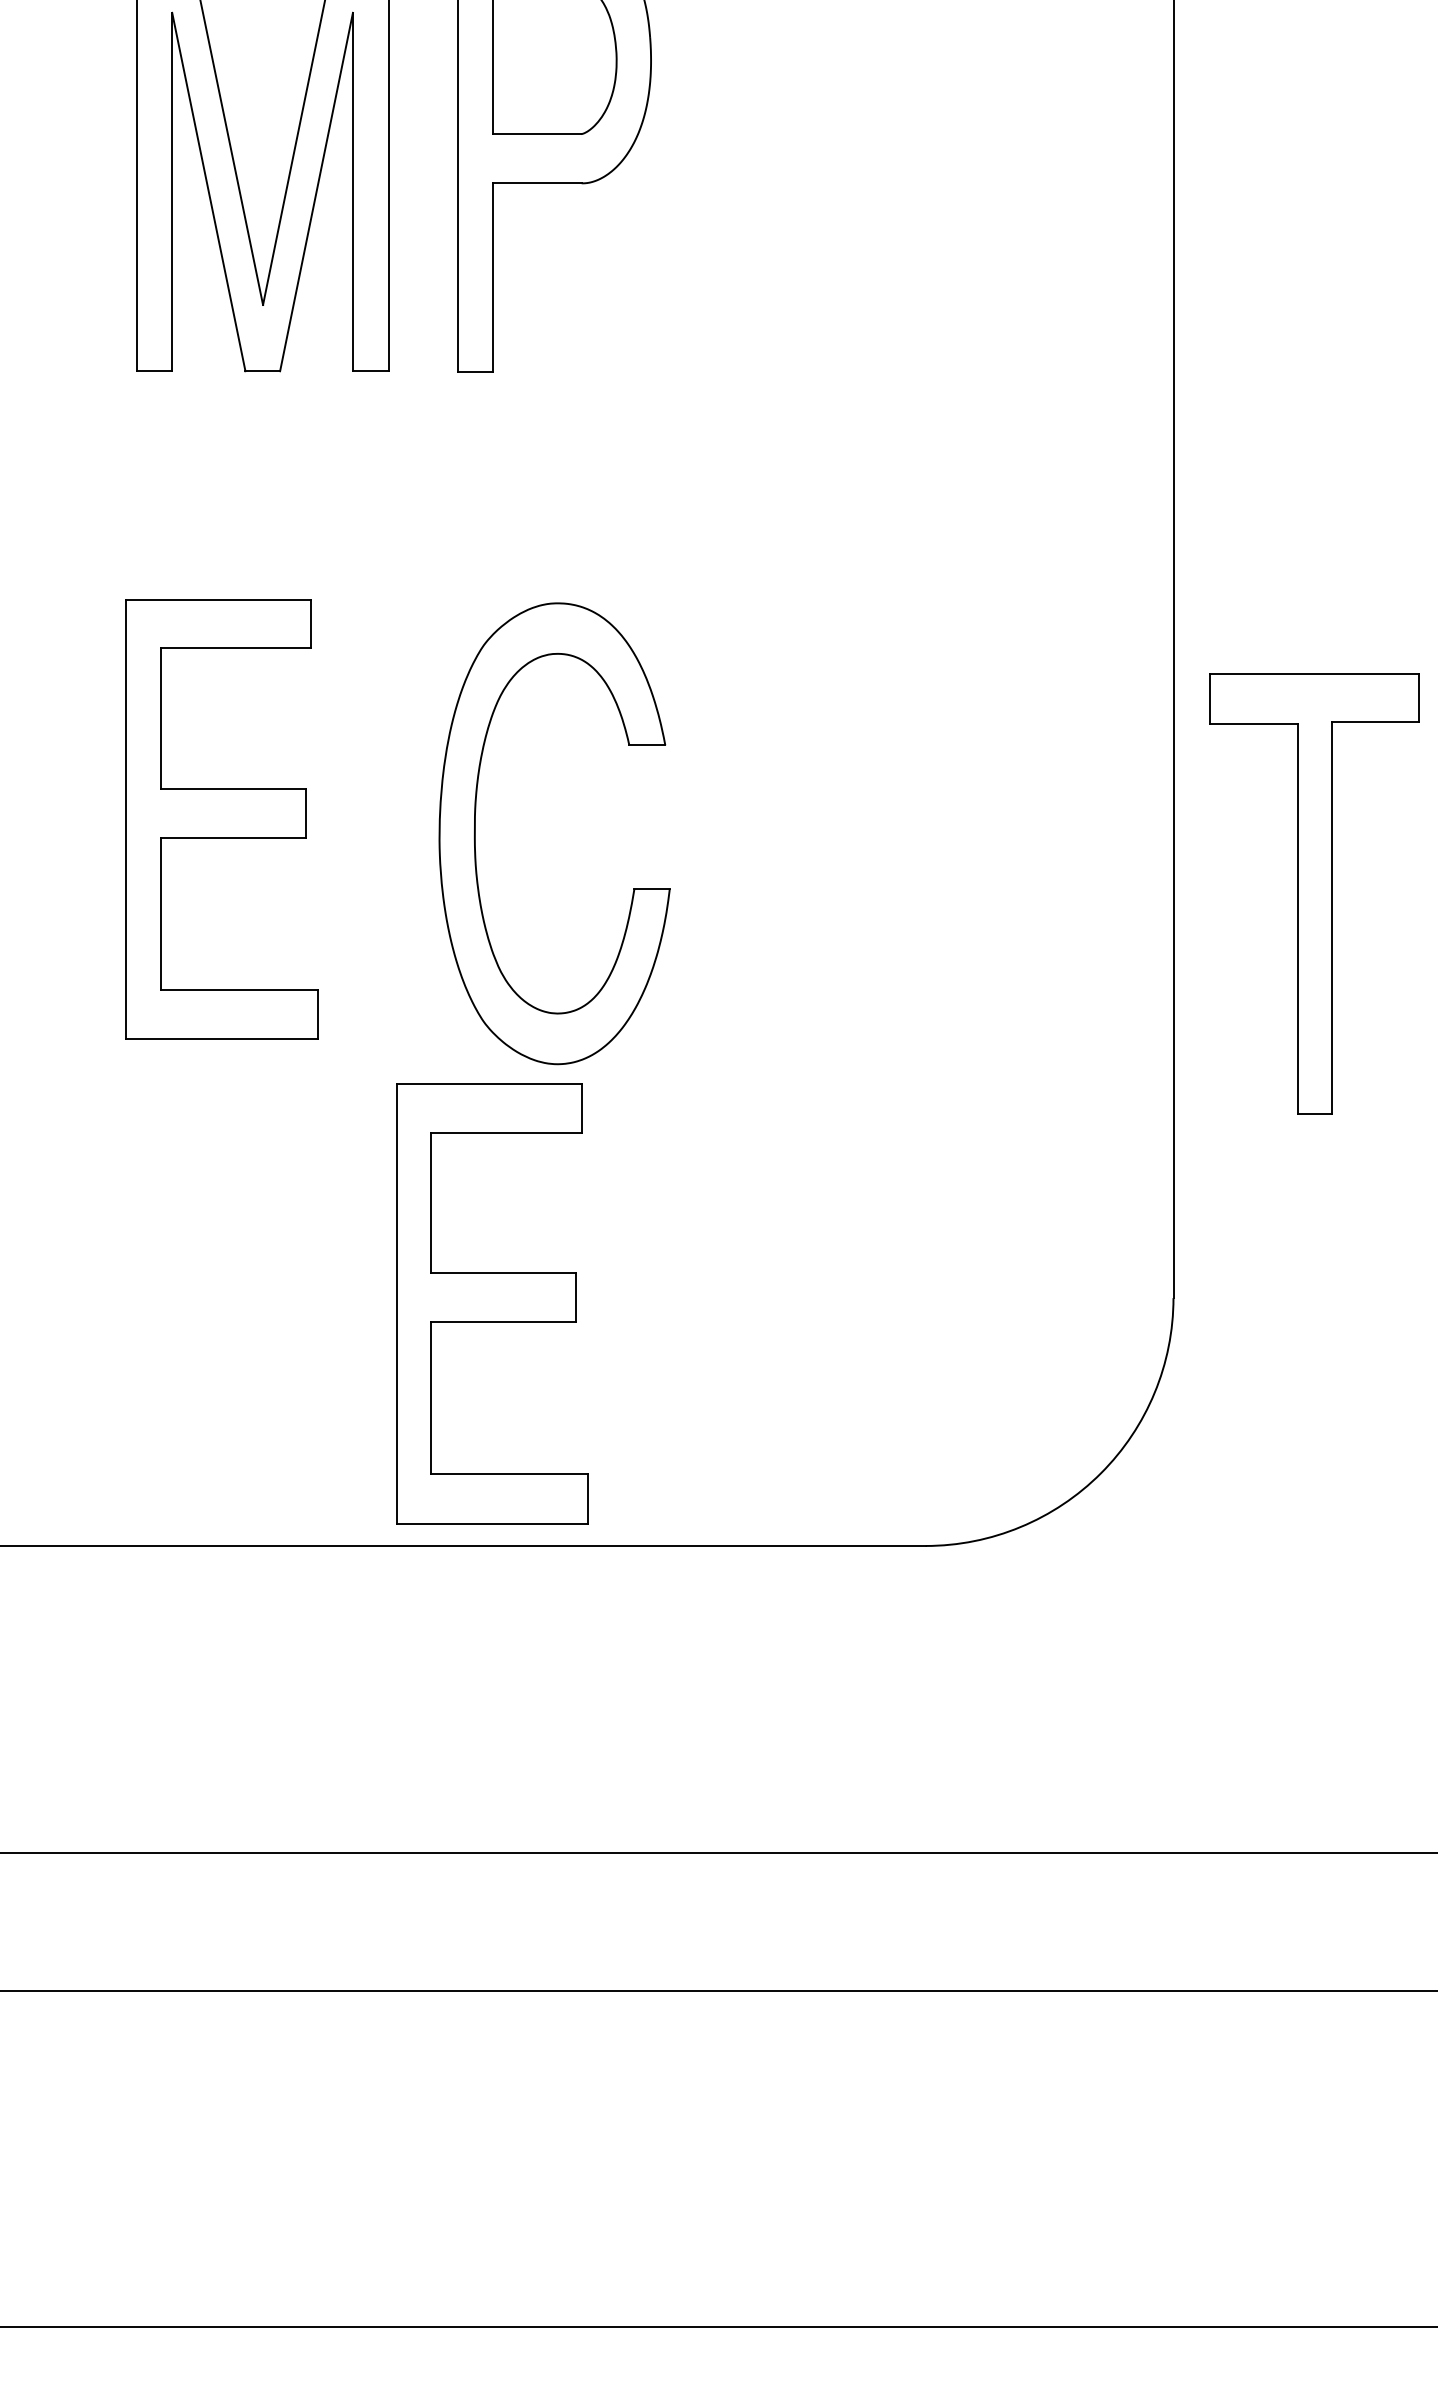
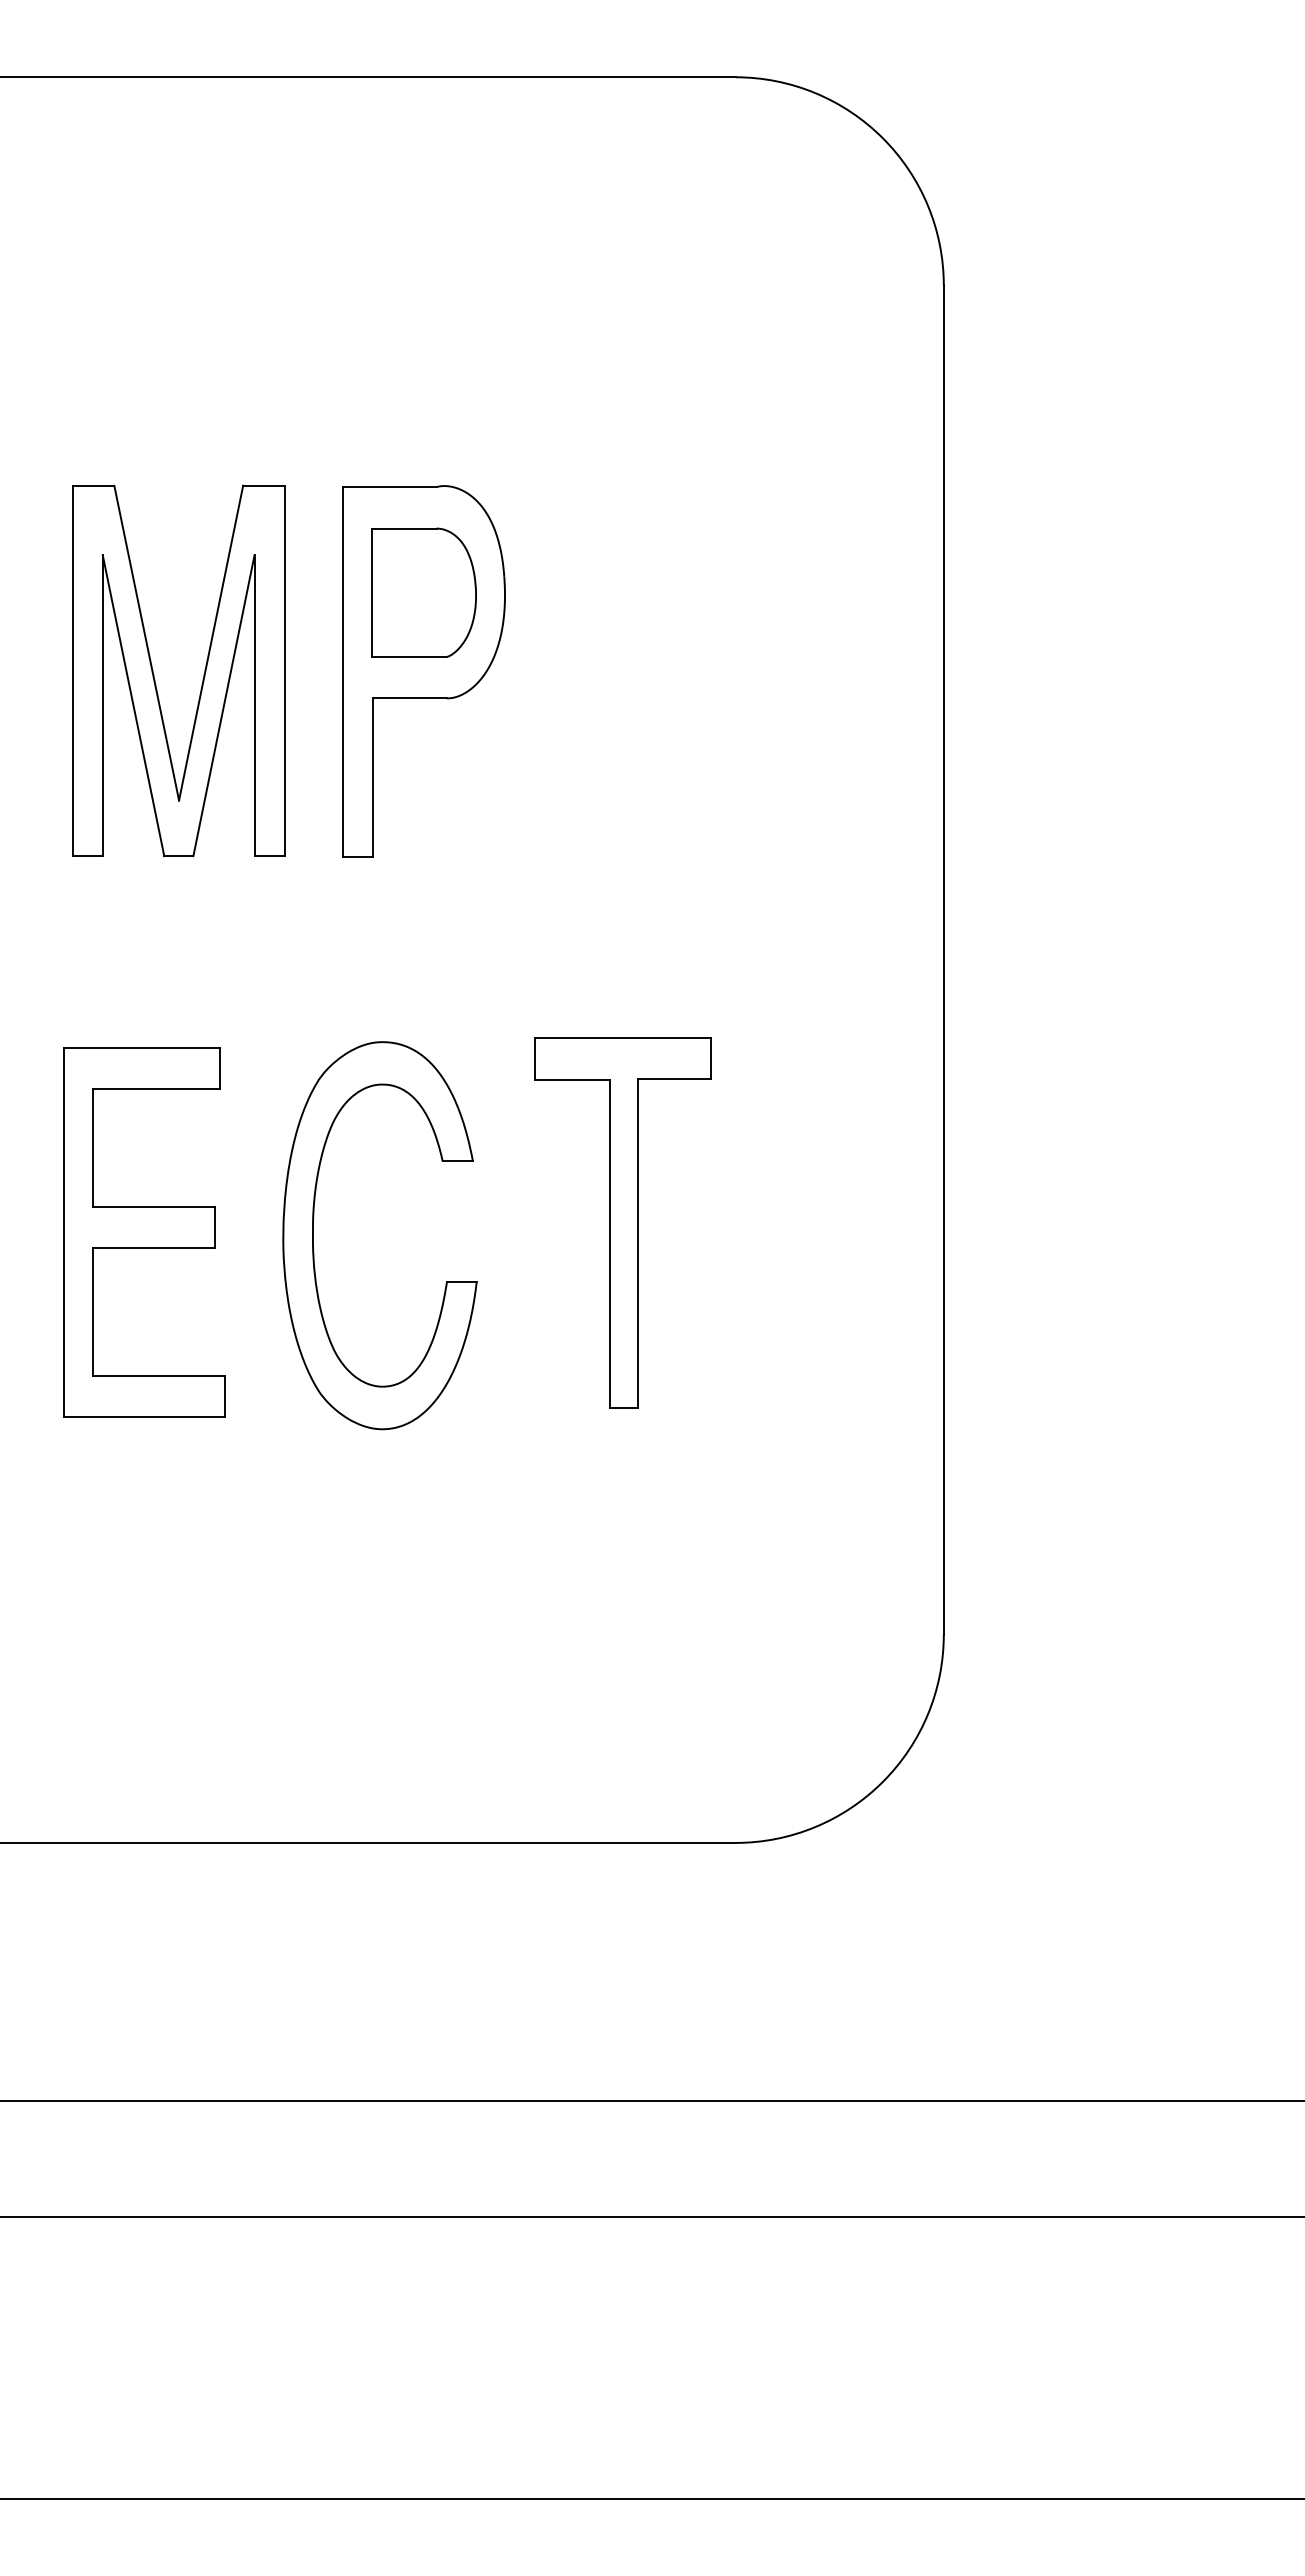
part: (475, 833) -> (313, 1235), moved
part: (1313, 893) -> (622, 1222), moved
part: (492, 1303) -> (371, 1639), removed

